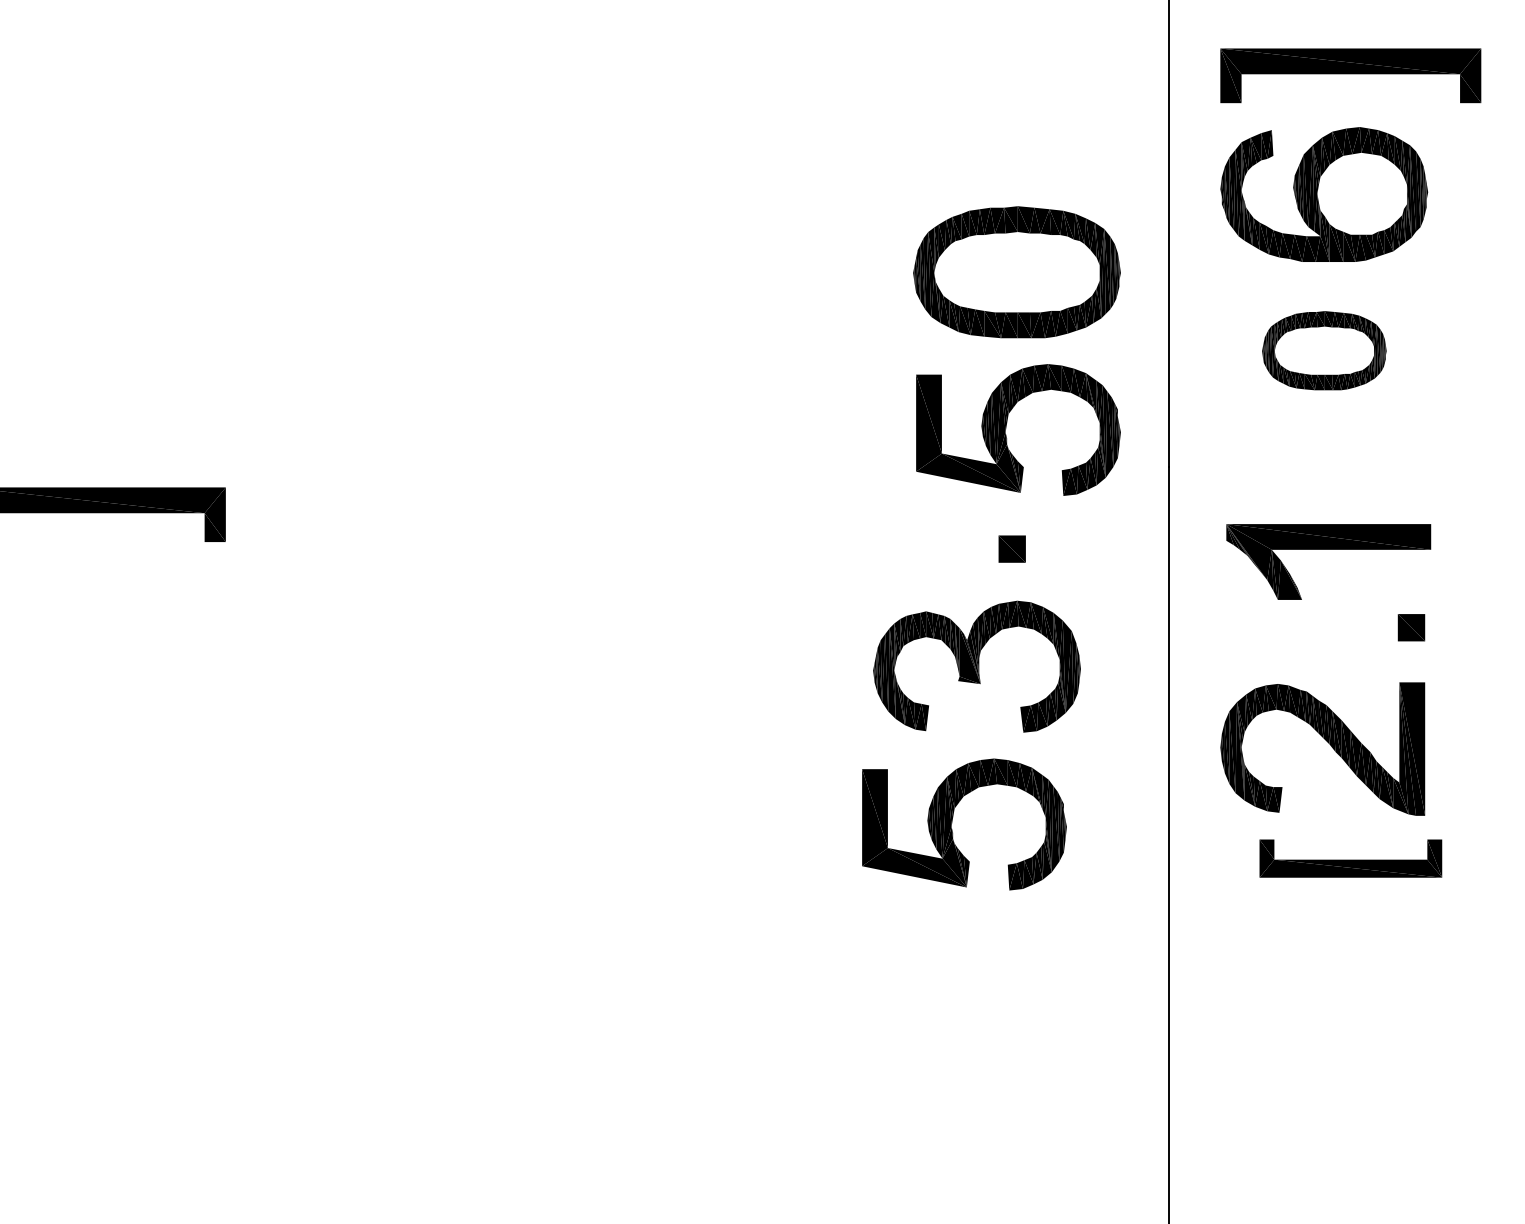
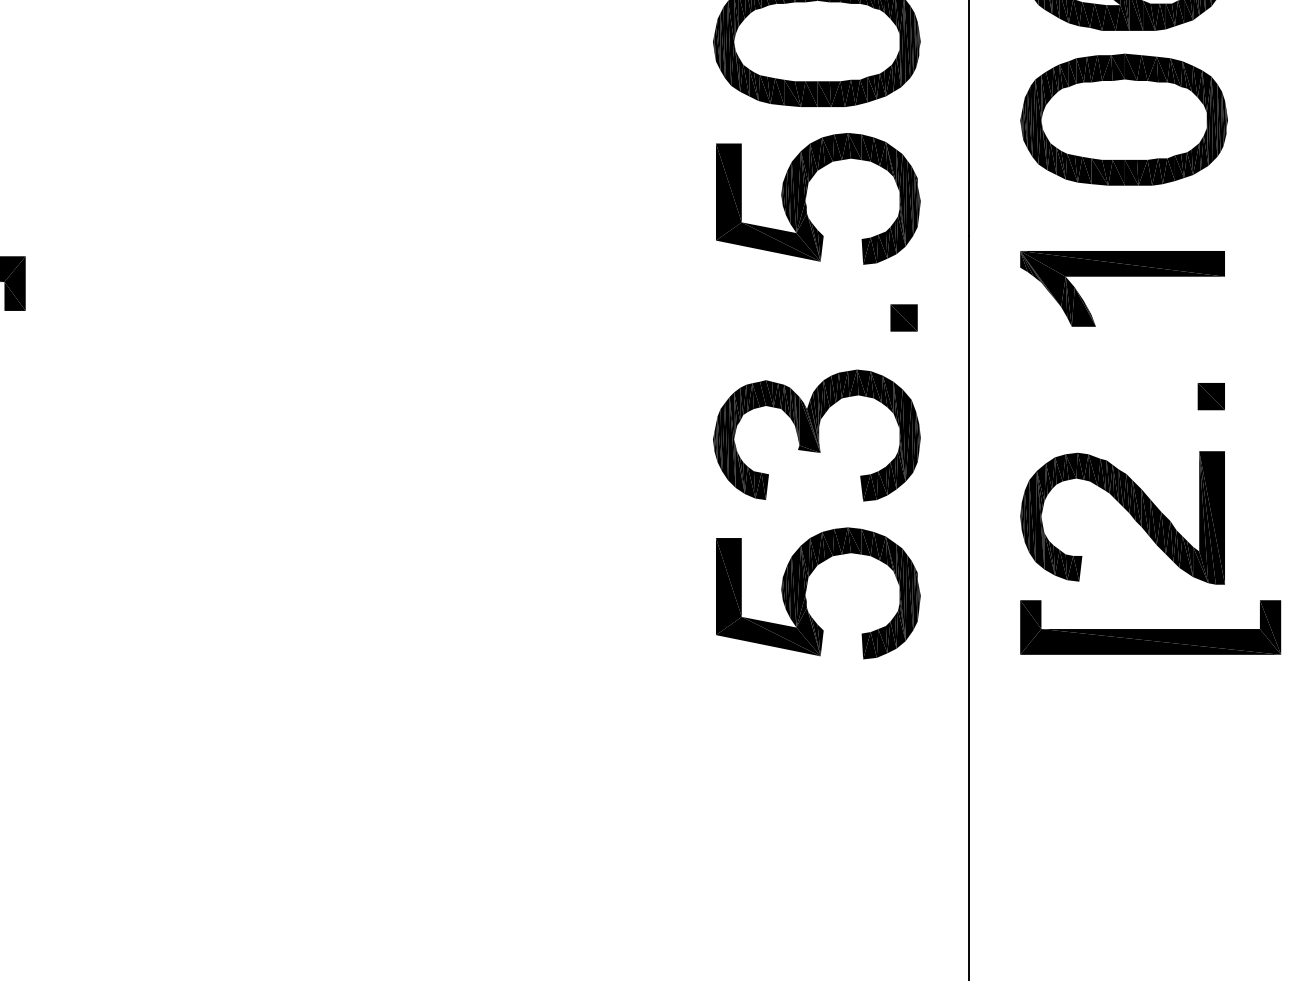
part: (1324, 350) -> (1124, 119), size x1.67
part: (1011, 548) -> (903, 317), moved
part: (1328, 549) -> (1122, 276), moved
part: (976, 666) -> (816, 435), moved
part: (952, 823) -> (806, 592), moved
part: (1350, 858) -> (1150, 627), size x1.43

